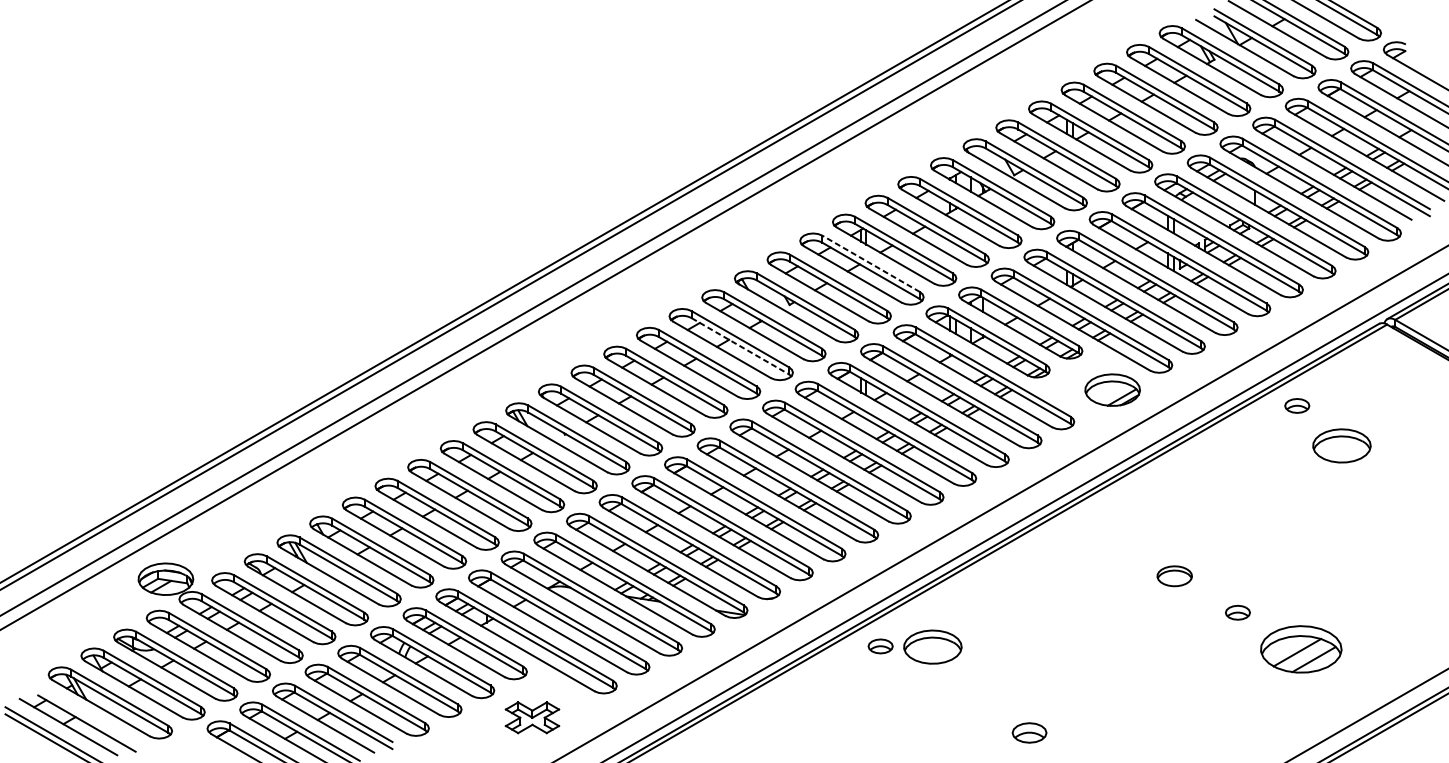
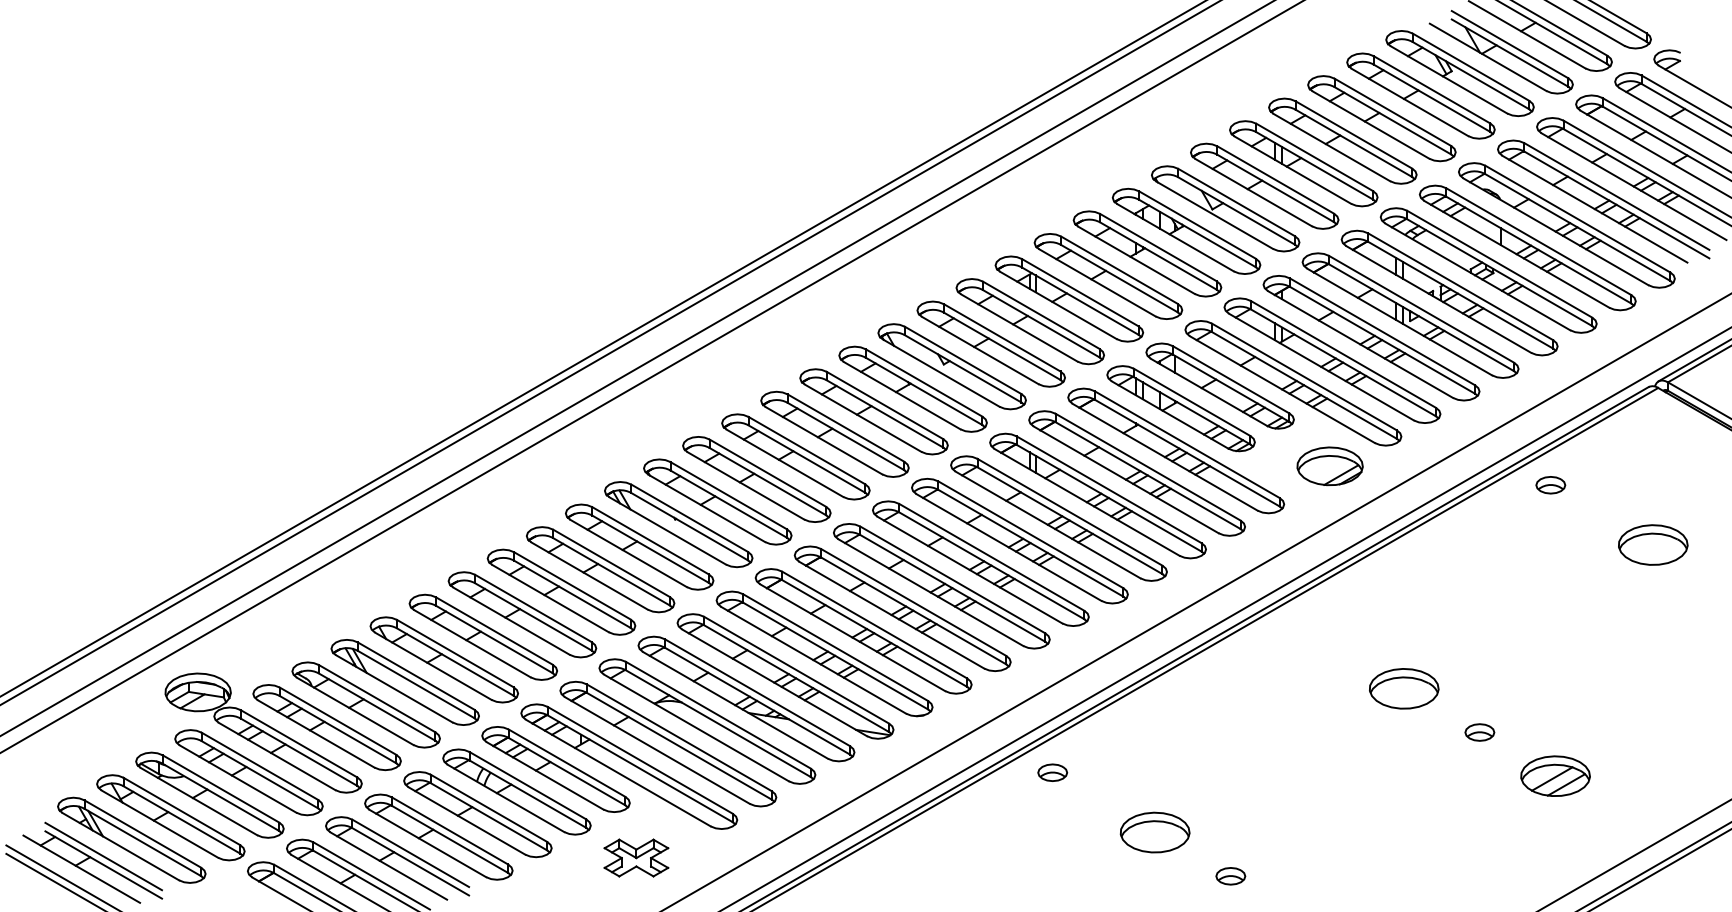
line: (870, 263) -> (1040, 315), dashed -> solid
line: (740, 346) -> (885, 414), dashed -> solid
part: (1342, 445) -> (1653, 544), moved
part: (1174, 575) -> (1404, 688), size x1.67
part: (932, 647) -> (1154, 832), moved
part: (1301, 648) -> (1555, 775), size x0.71
line: (86, 716) -> (103, 856), added
part: (1029, 733) -> (1230, 876), size x0.71

